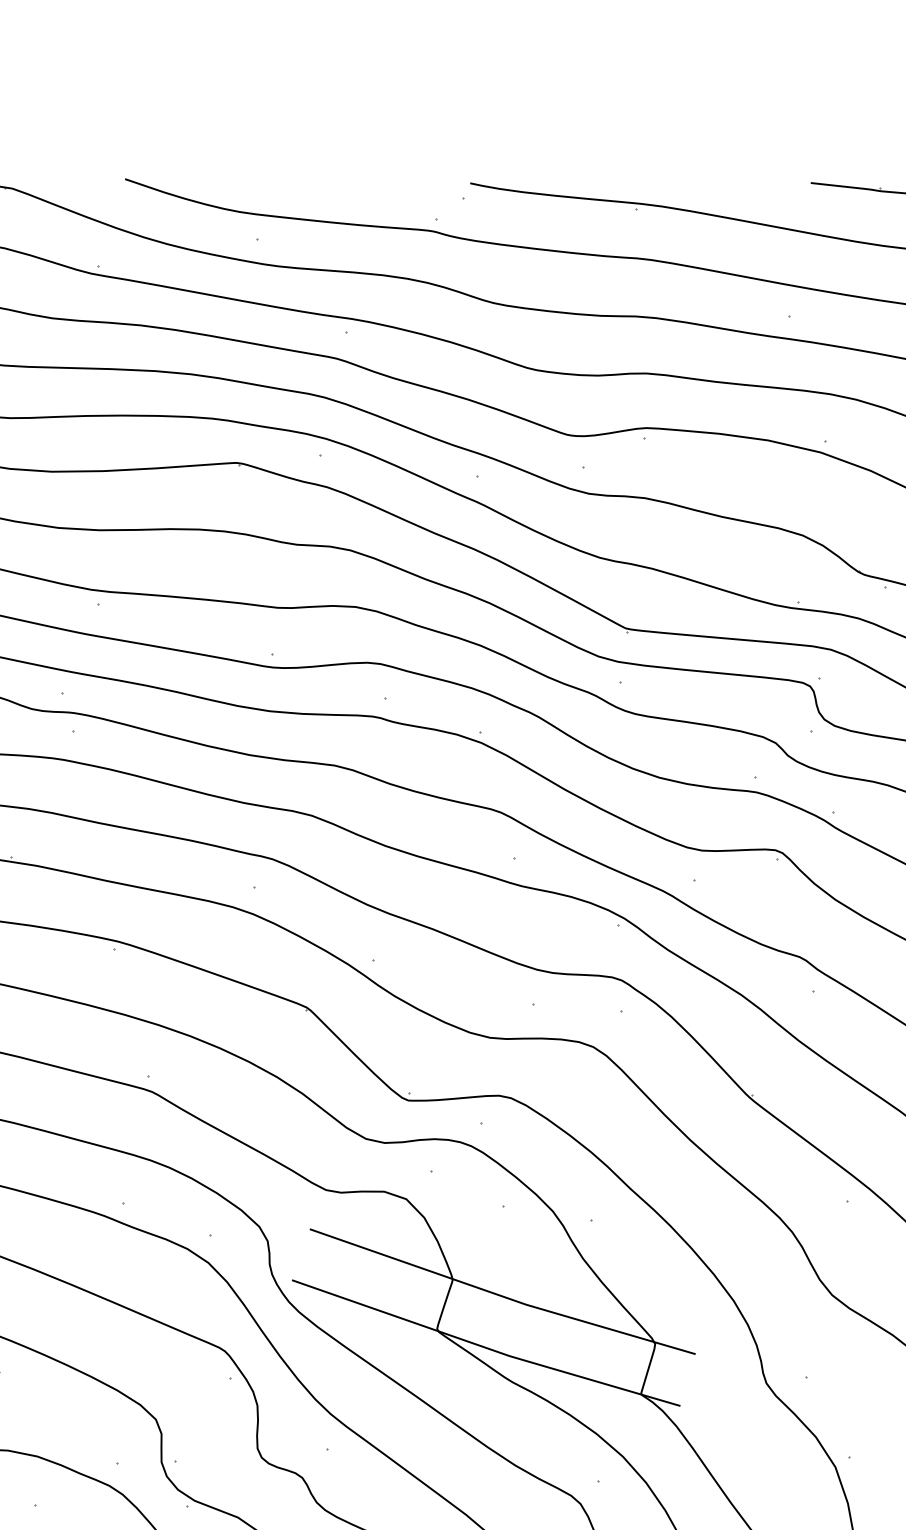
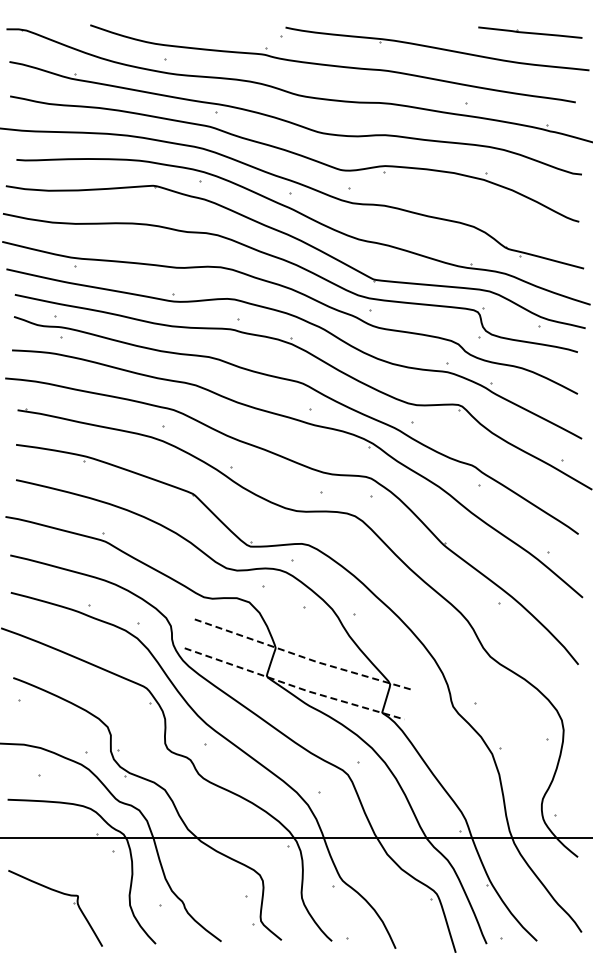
line: (503, 1296) -> (304, 657), solid -> dashed
line: (486, 1347) -> (294, 686), solid -> dashed

